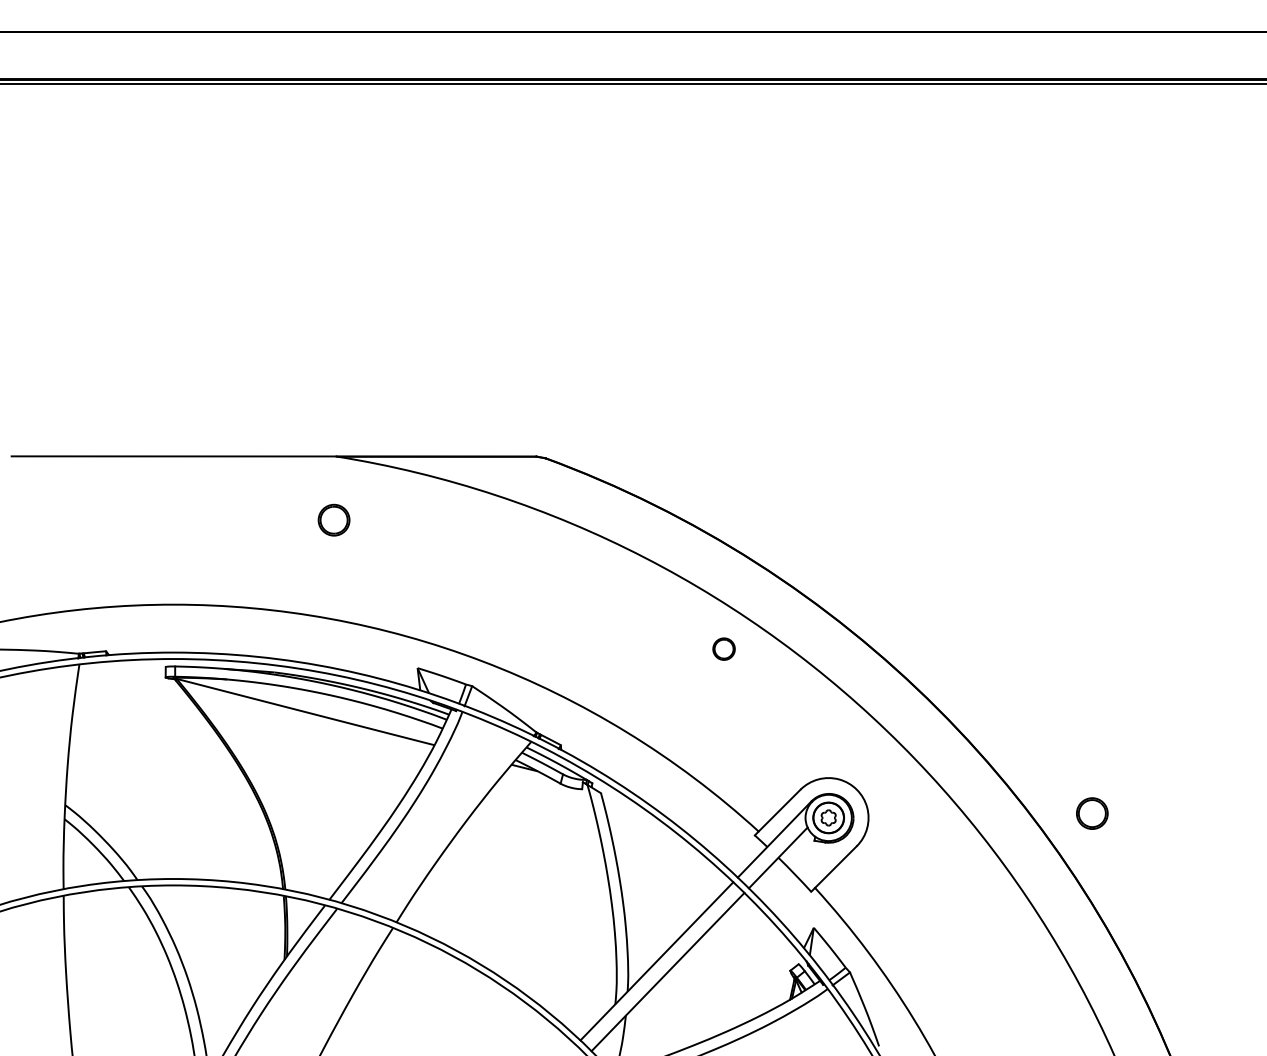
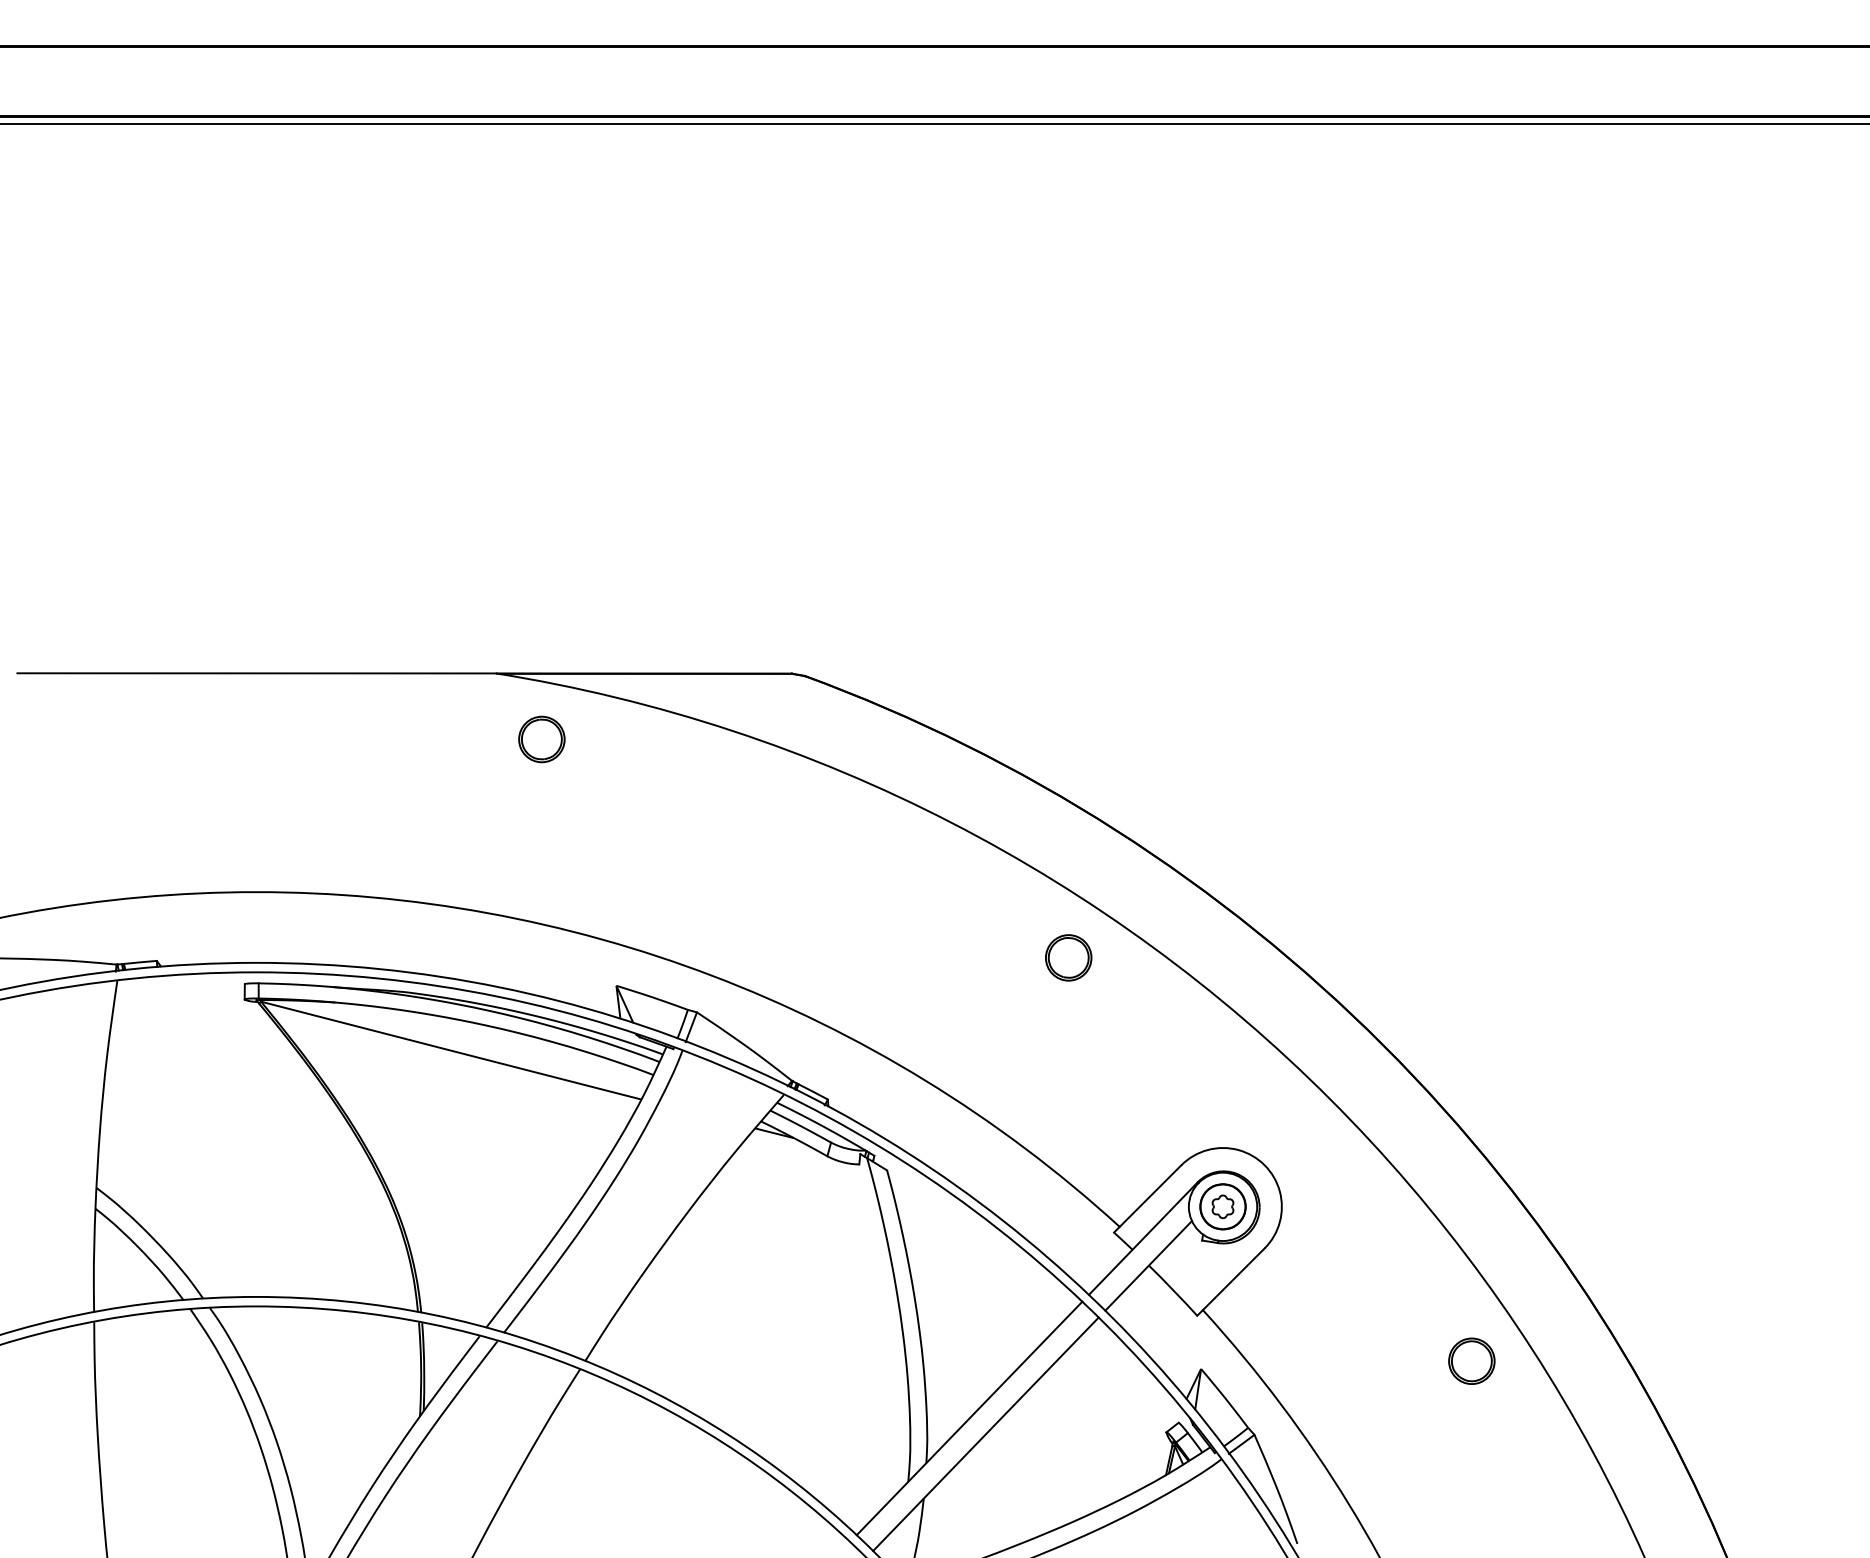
part: (333, 519) -> (541, 738), moved
part: (723, 648) -> (1067, 956), size x1.43
part: (1092, 813) -> (1472, 1361), moved

